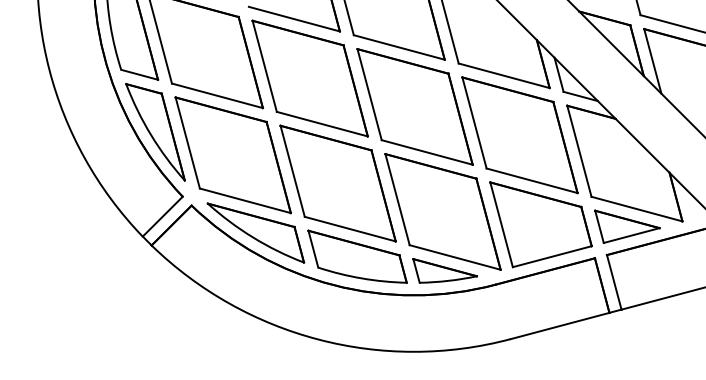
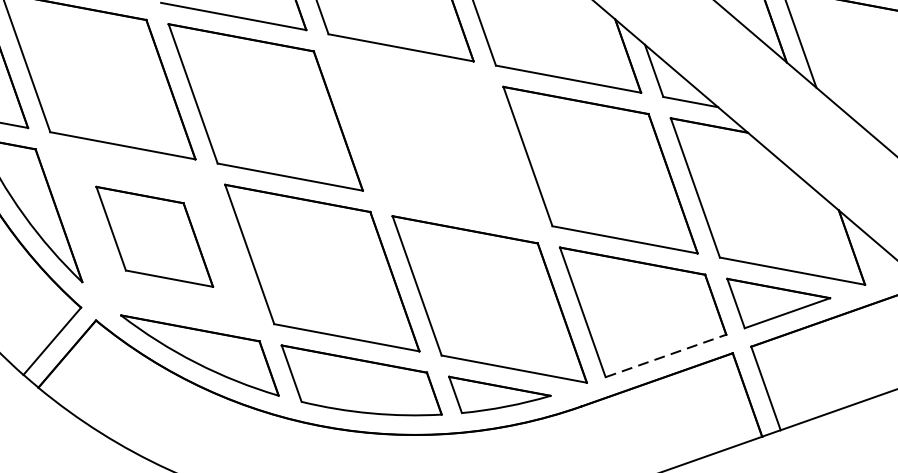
part: (414, 106) -> (432, 138), removed
part: (232, 155) -> (153, 237), size x0.6
line: (552, 256) -> (666, 355), solid -> dashed

